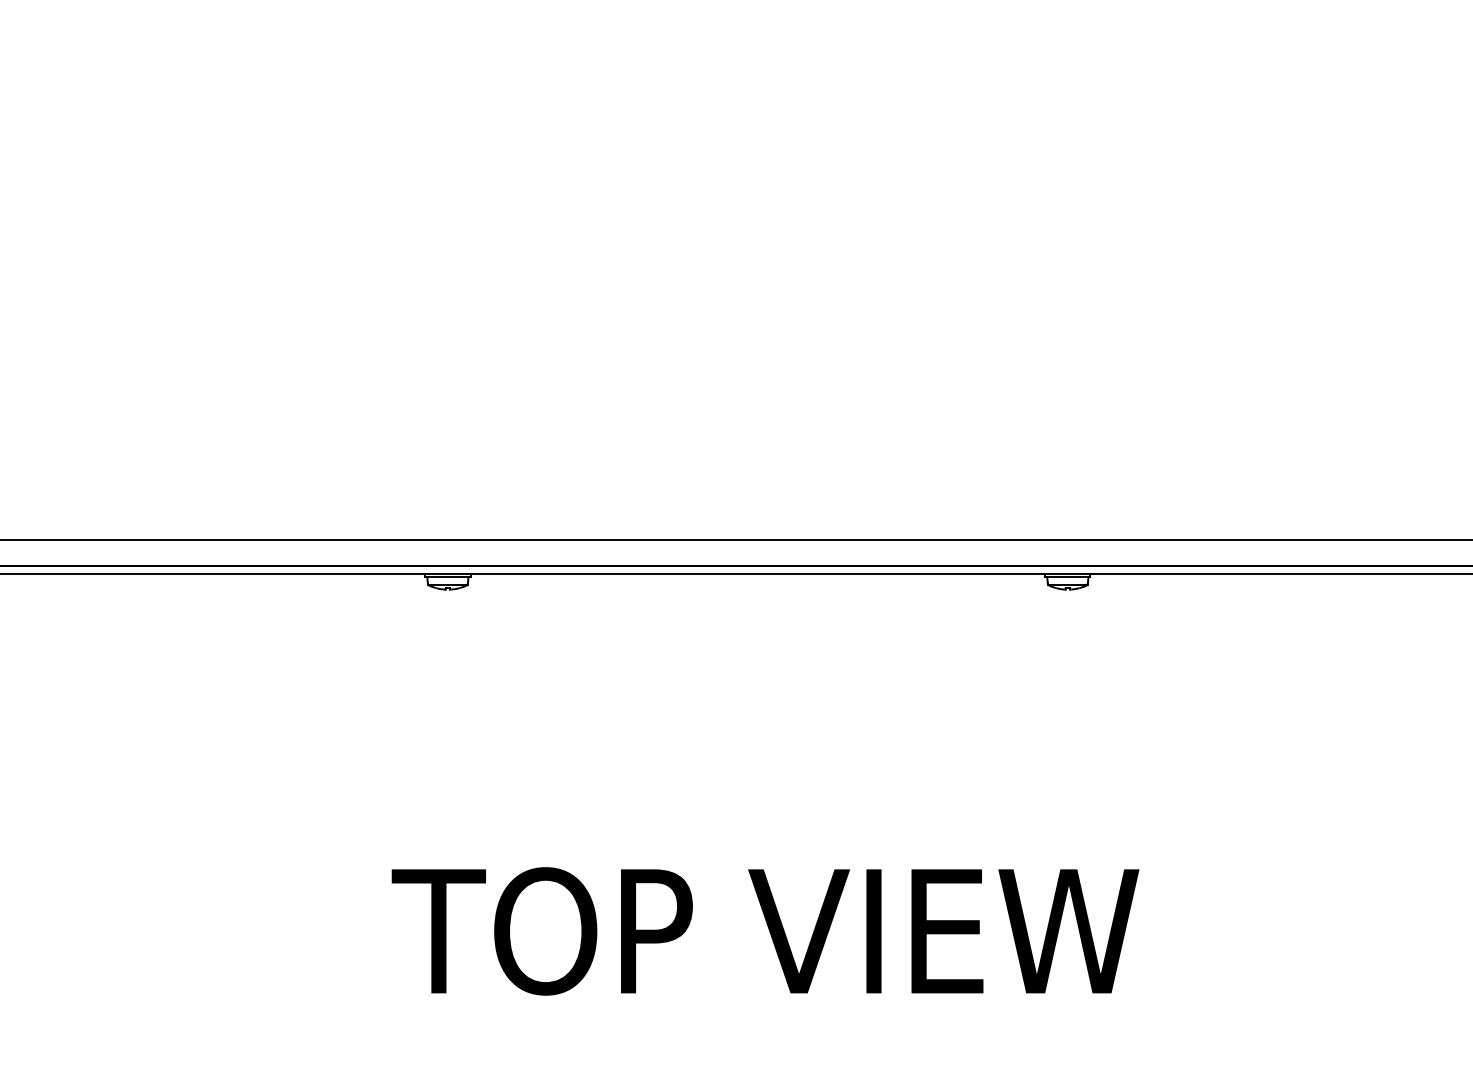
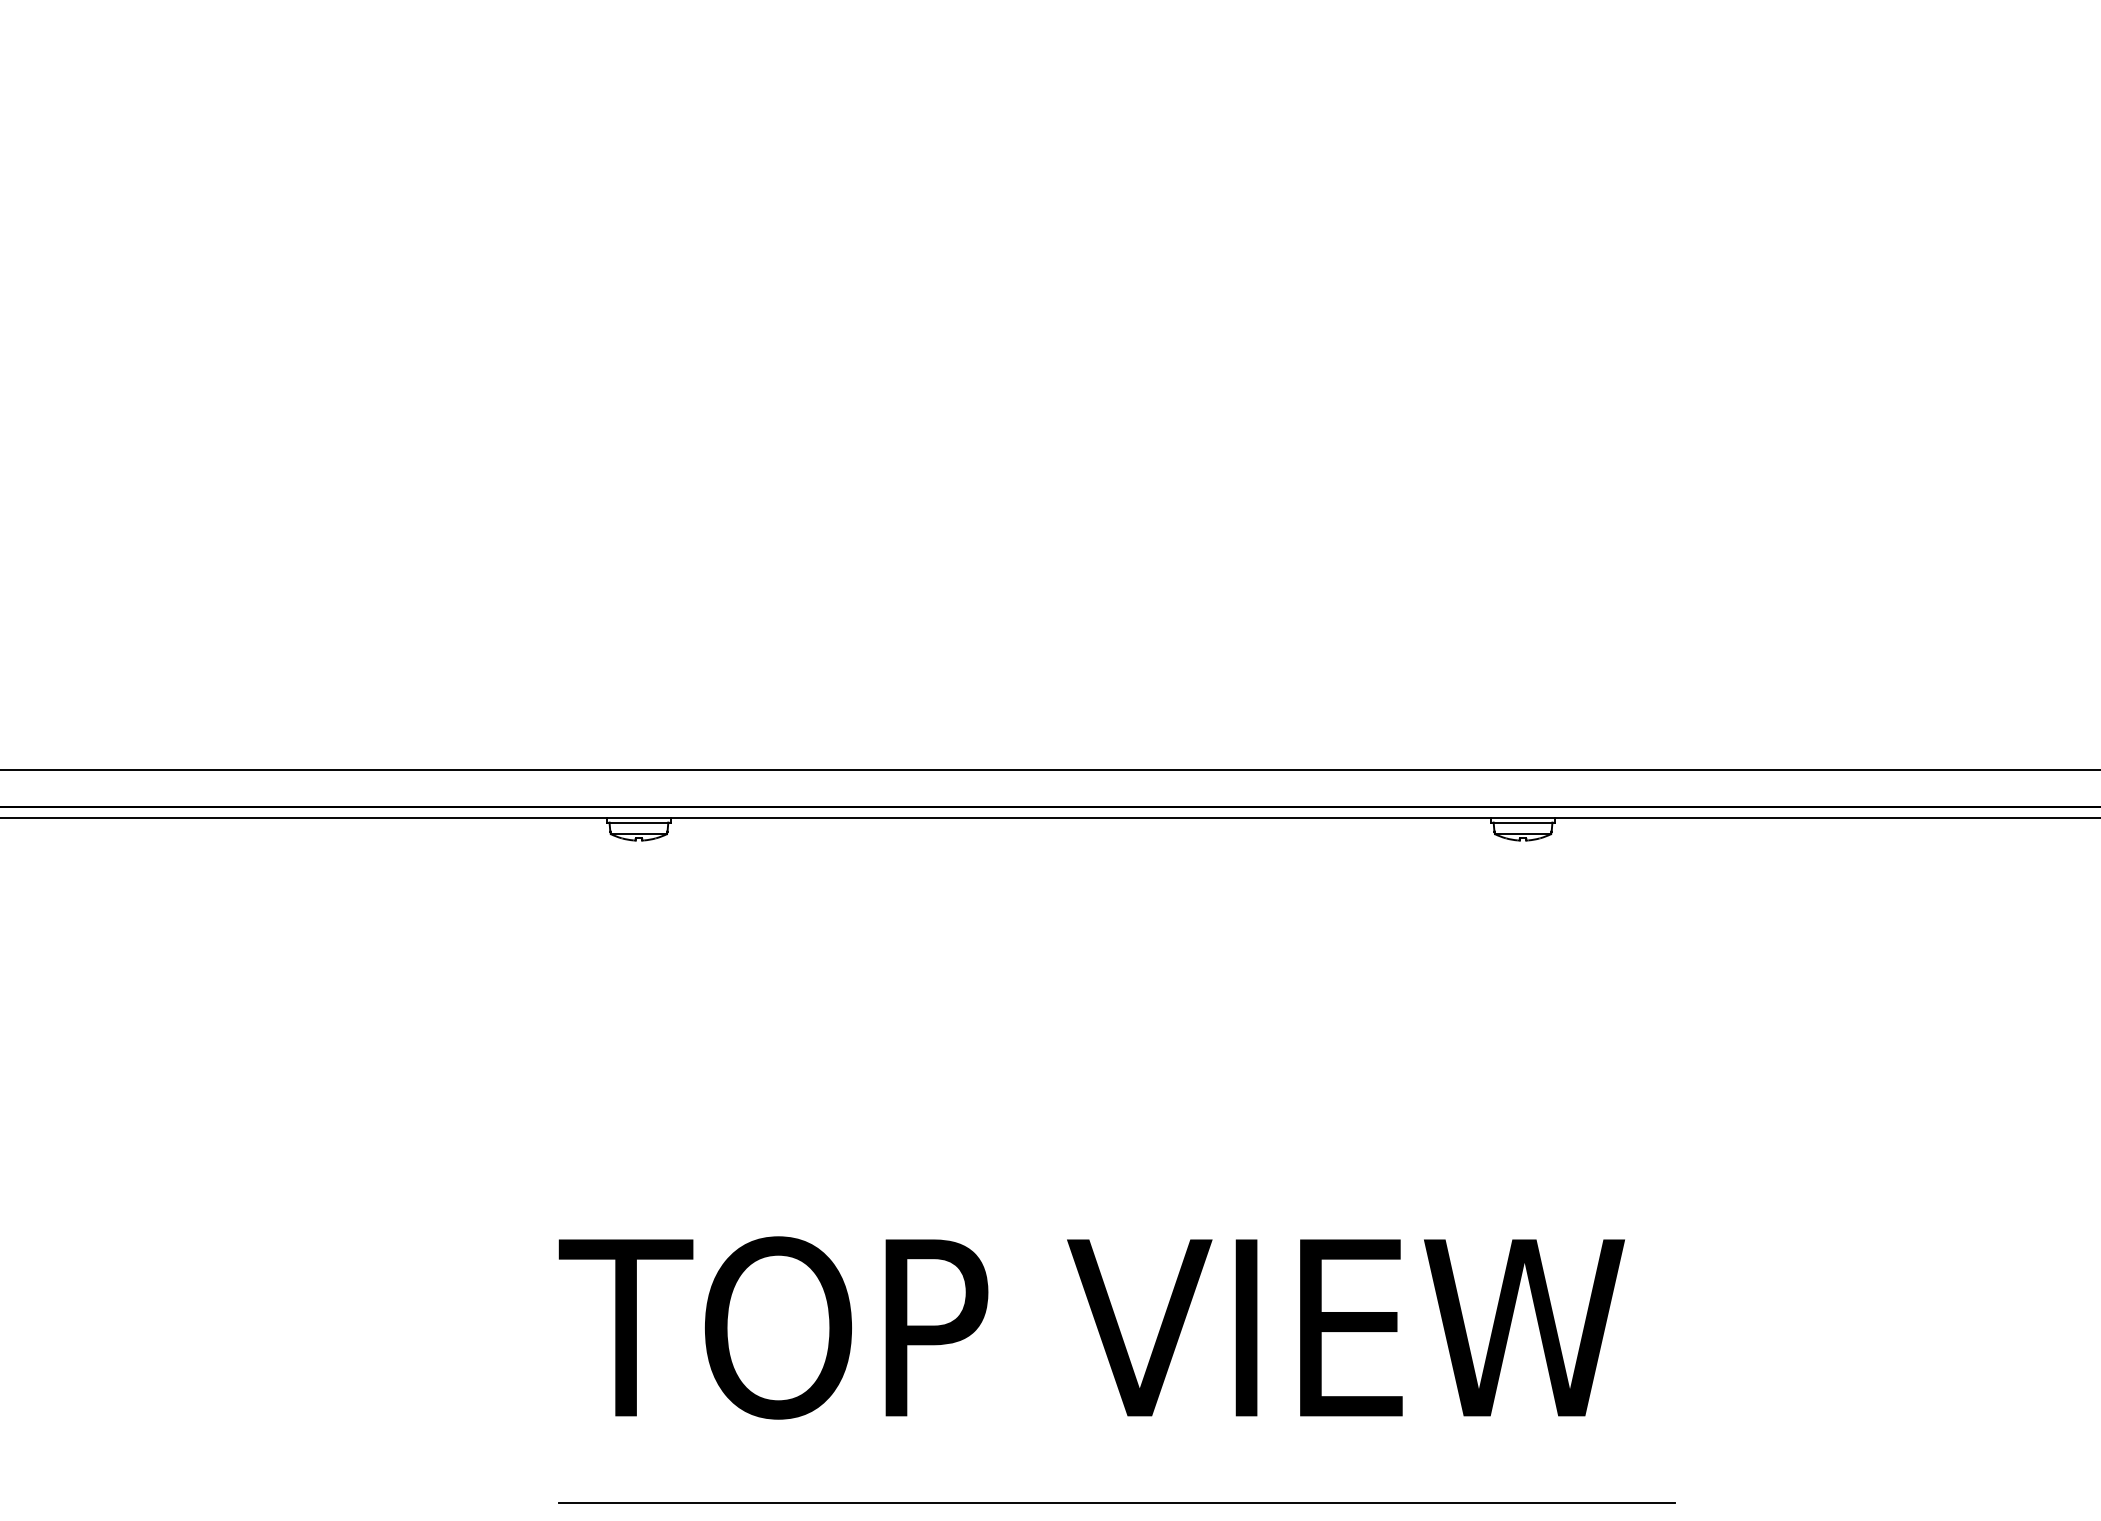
line: (783, 1053) -> (1117, 1502), added

